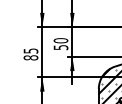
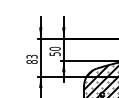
text: (30, 50) -> (31, 56), 85 -> 83

